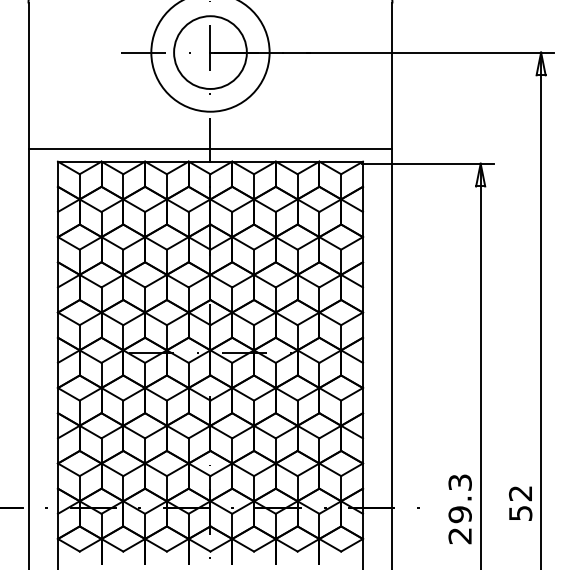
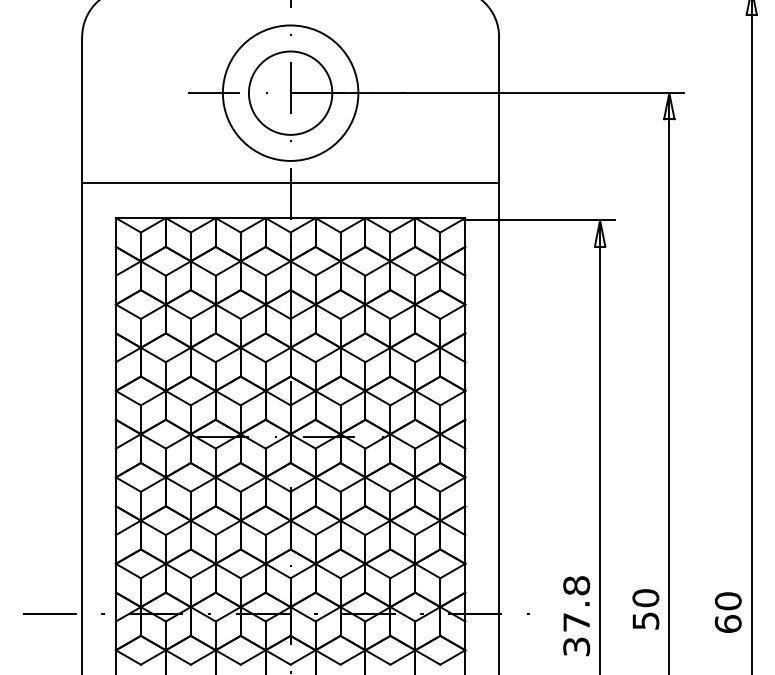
line: (210, 148) -> (290, 182), moved
text: (520, 493) -> (645, 598), 52 -> 50
text: (460, 509) -> (576, 616), 29.3 -> 37.8

